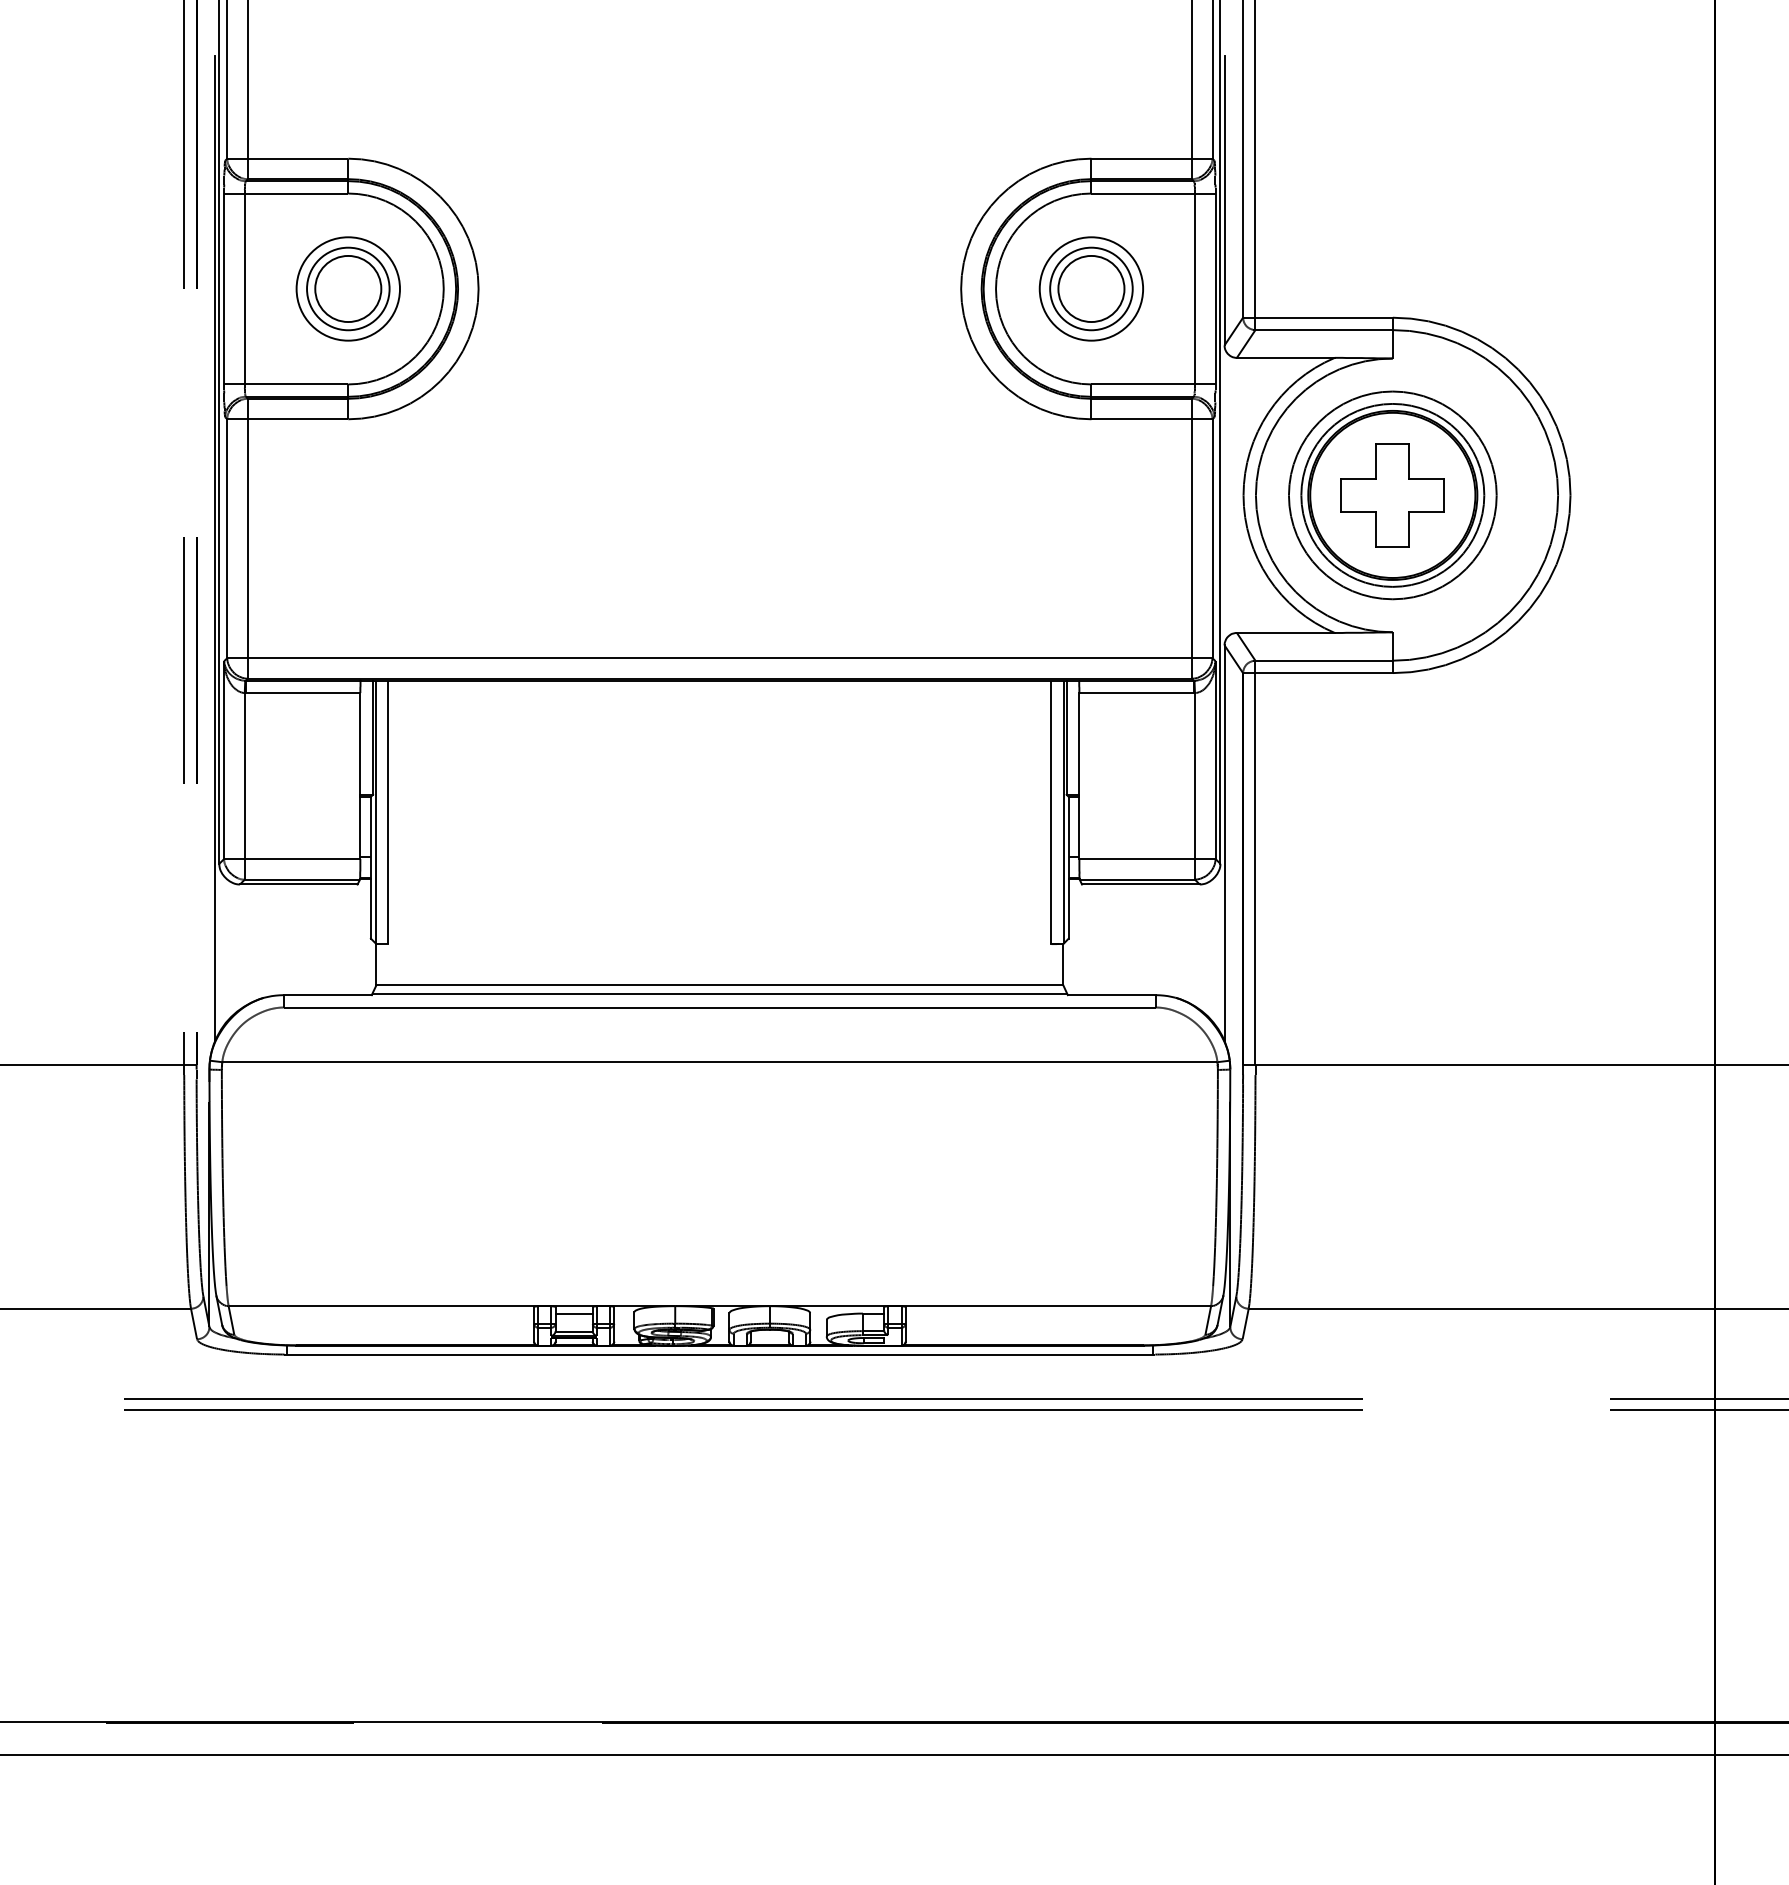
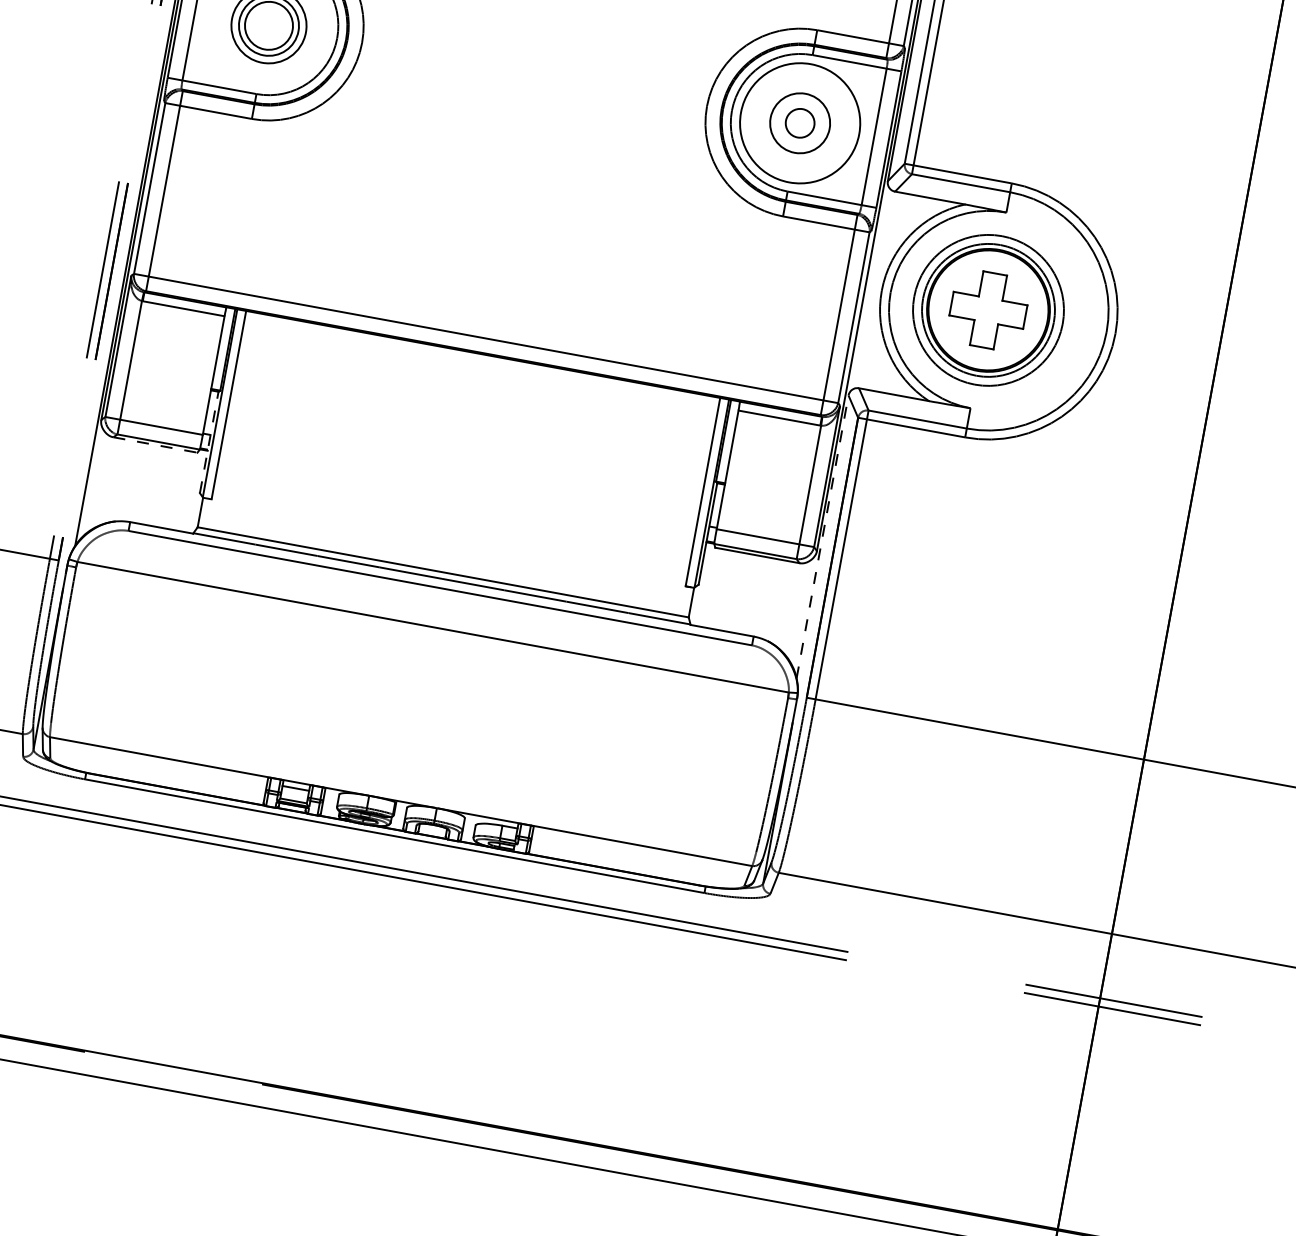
circle: (1091, 288) -> (800, 122), size x0.6
circle: (1091, 288) -> (800, 122), size x1.6
line: (1224, 843) -> (822, 537), solid -> dashed
line: (370, 867) -> (208, 442), solid -> dashed
line: (298, 884) -> (155, 444), solid -> dashed

